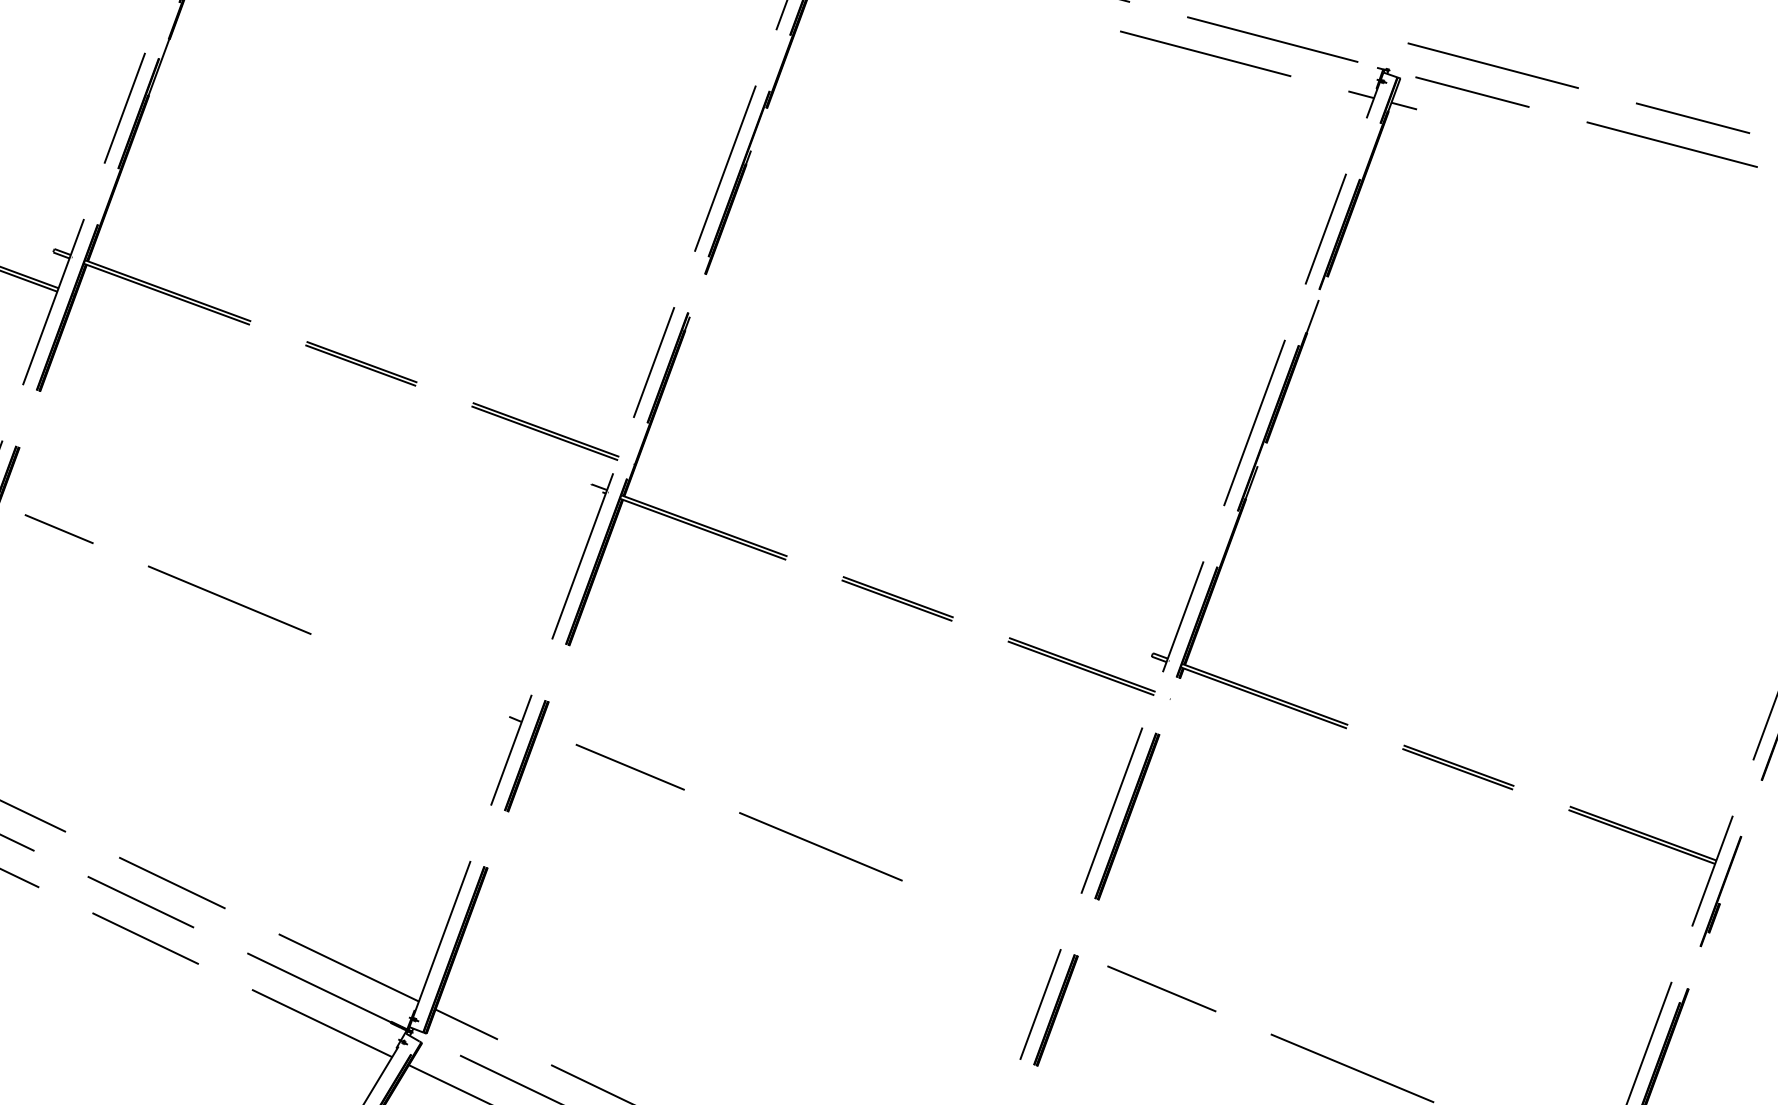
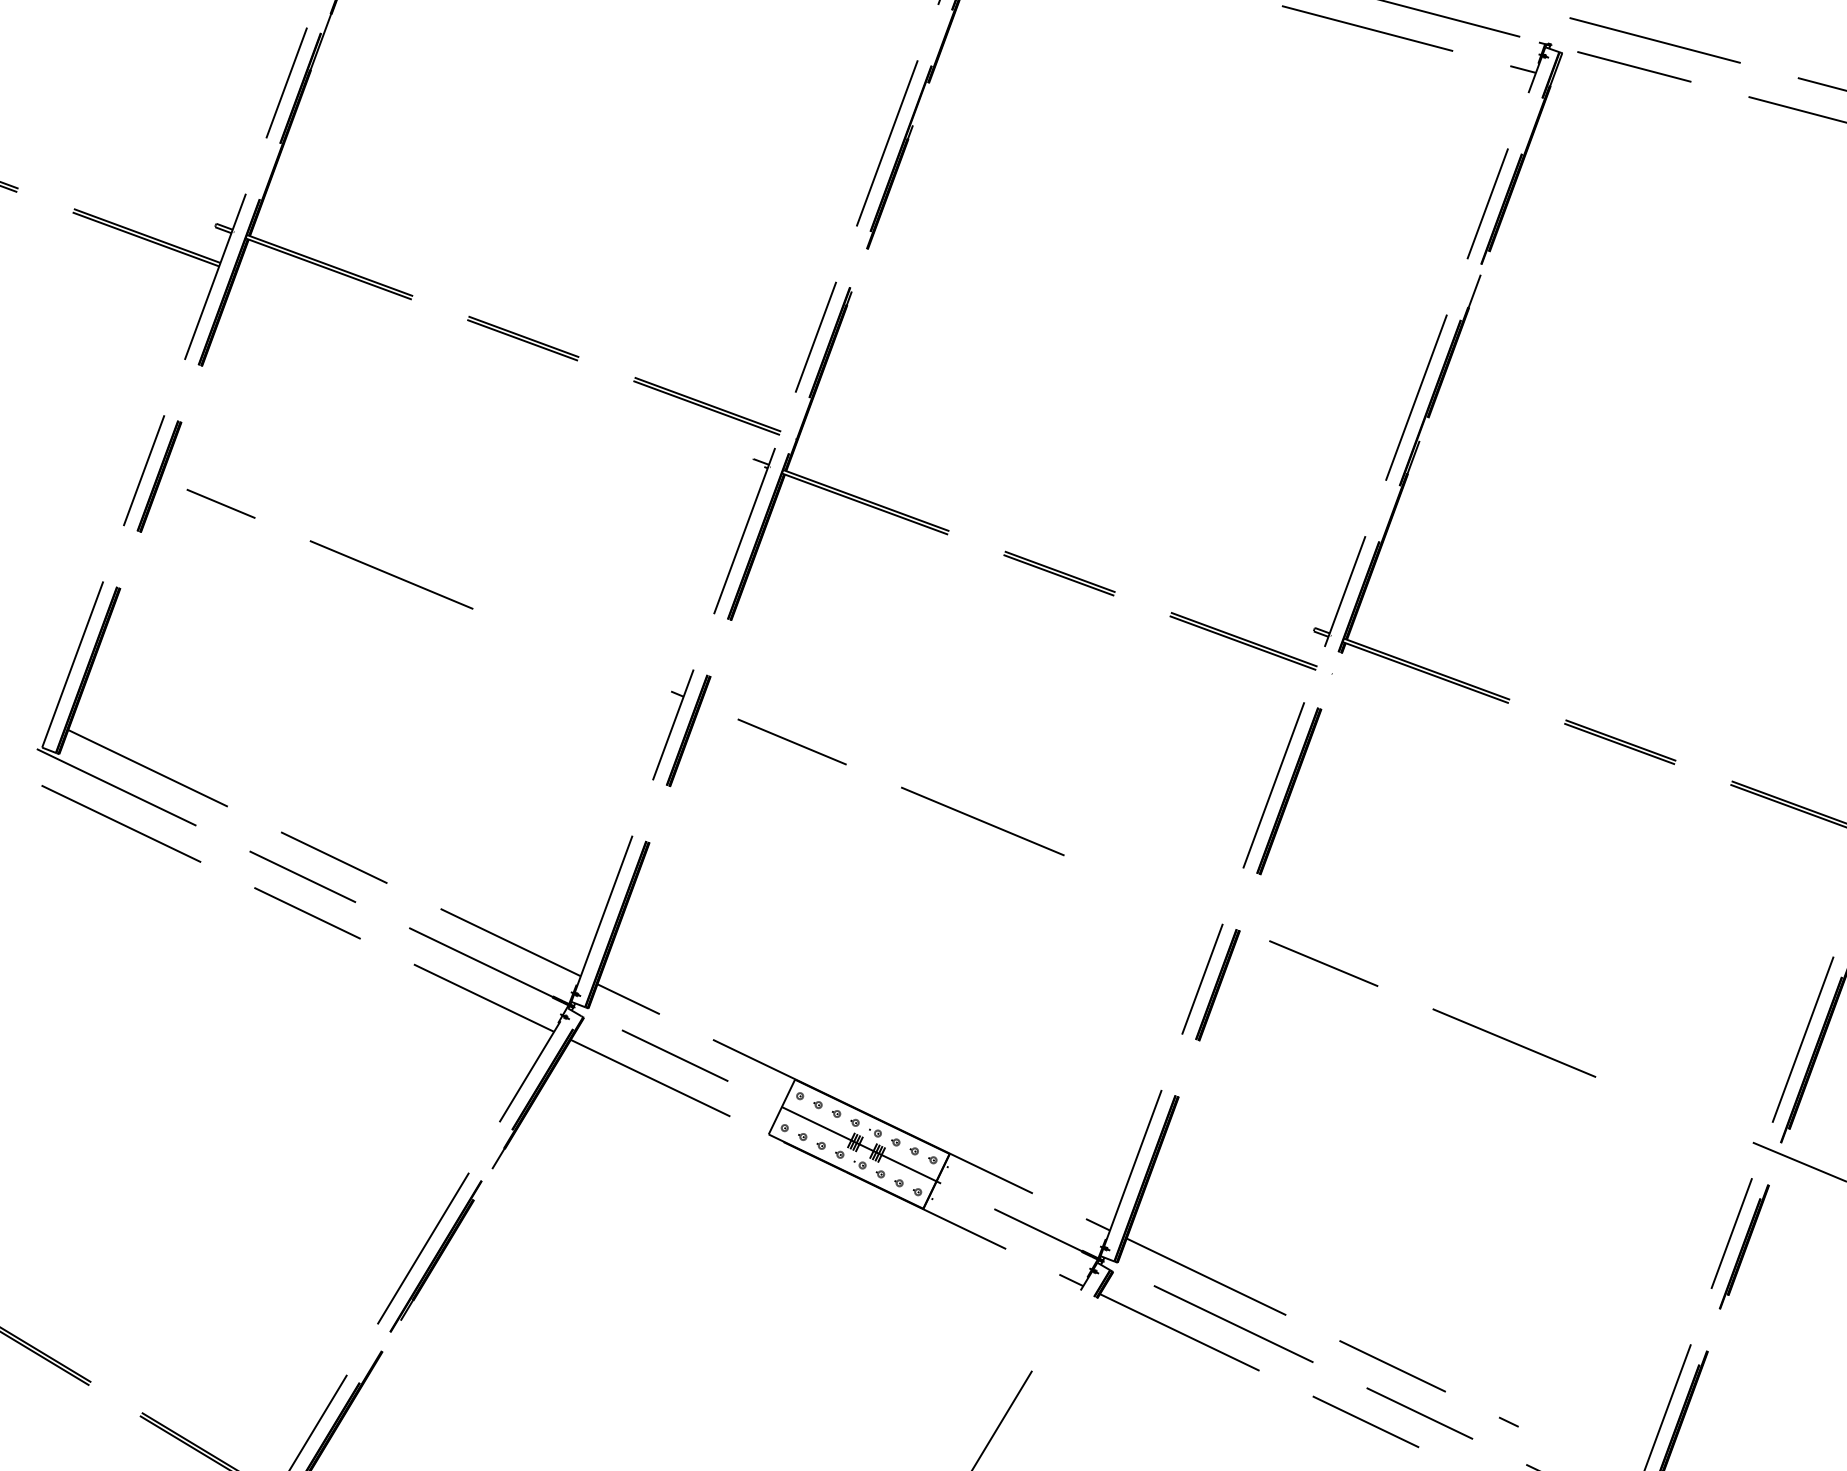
line: (1403, 105) -> (1565, 80), removed

